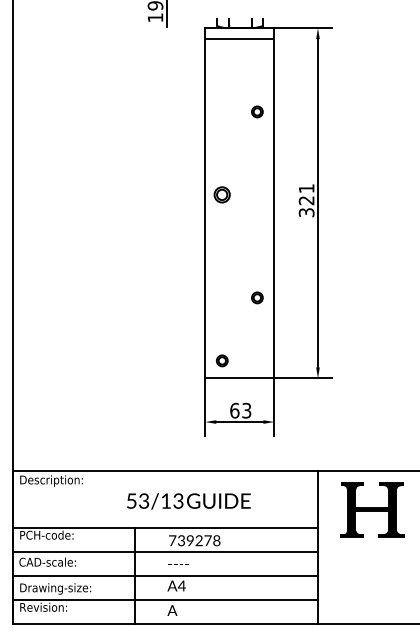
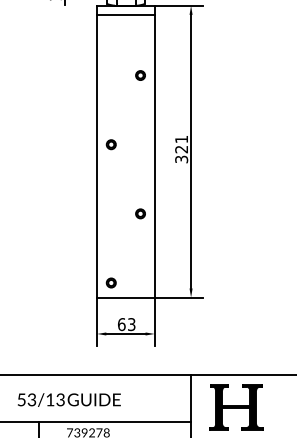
part: (222, 194) -> (111, 144), size x0.71
part: (257, 297) -> (140, 213), moved
text: (188, 501) -> (68, 400), moved

